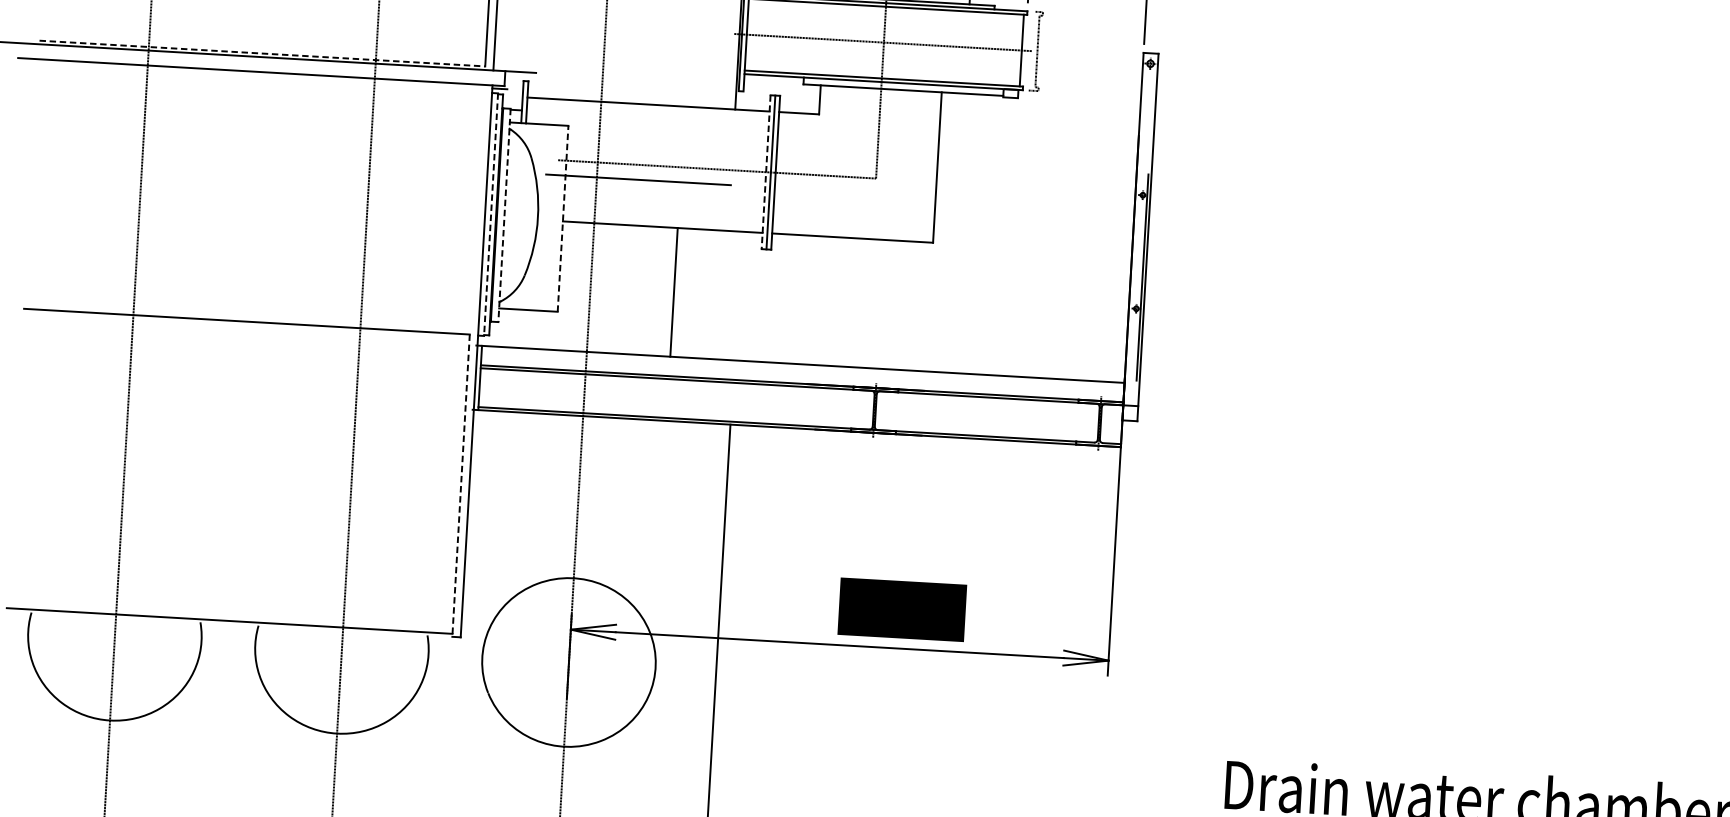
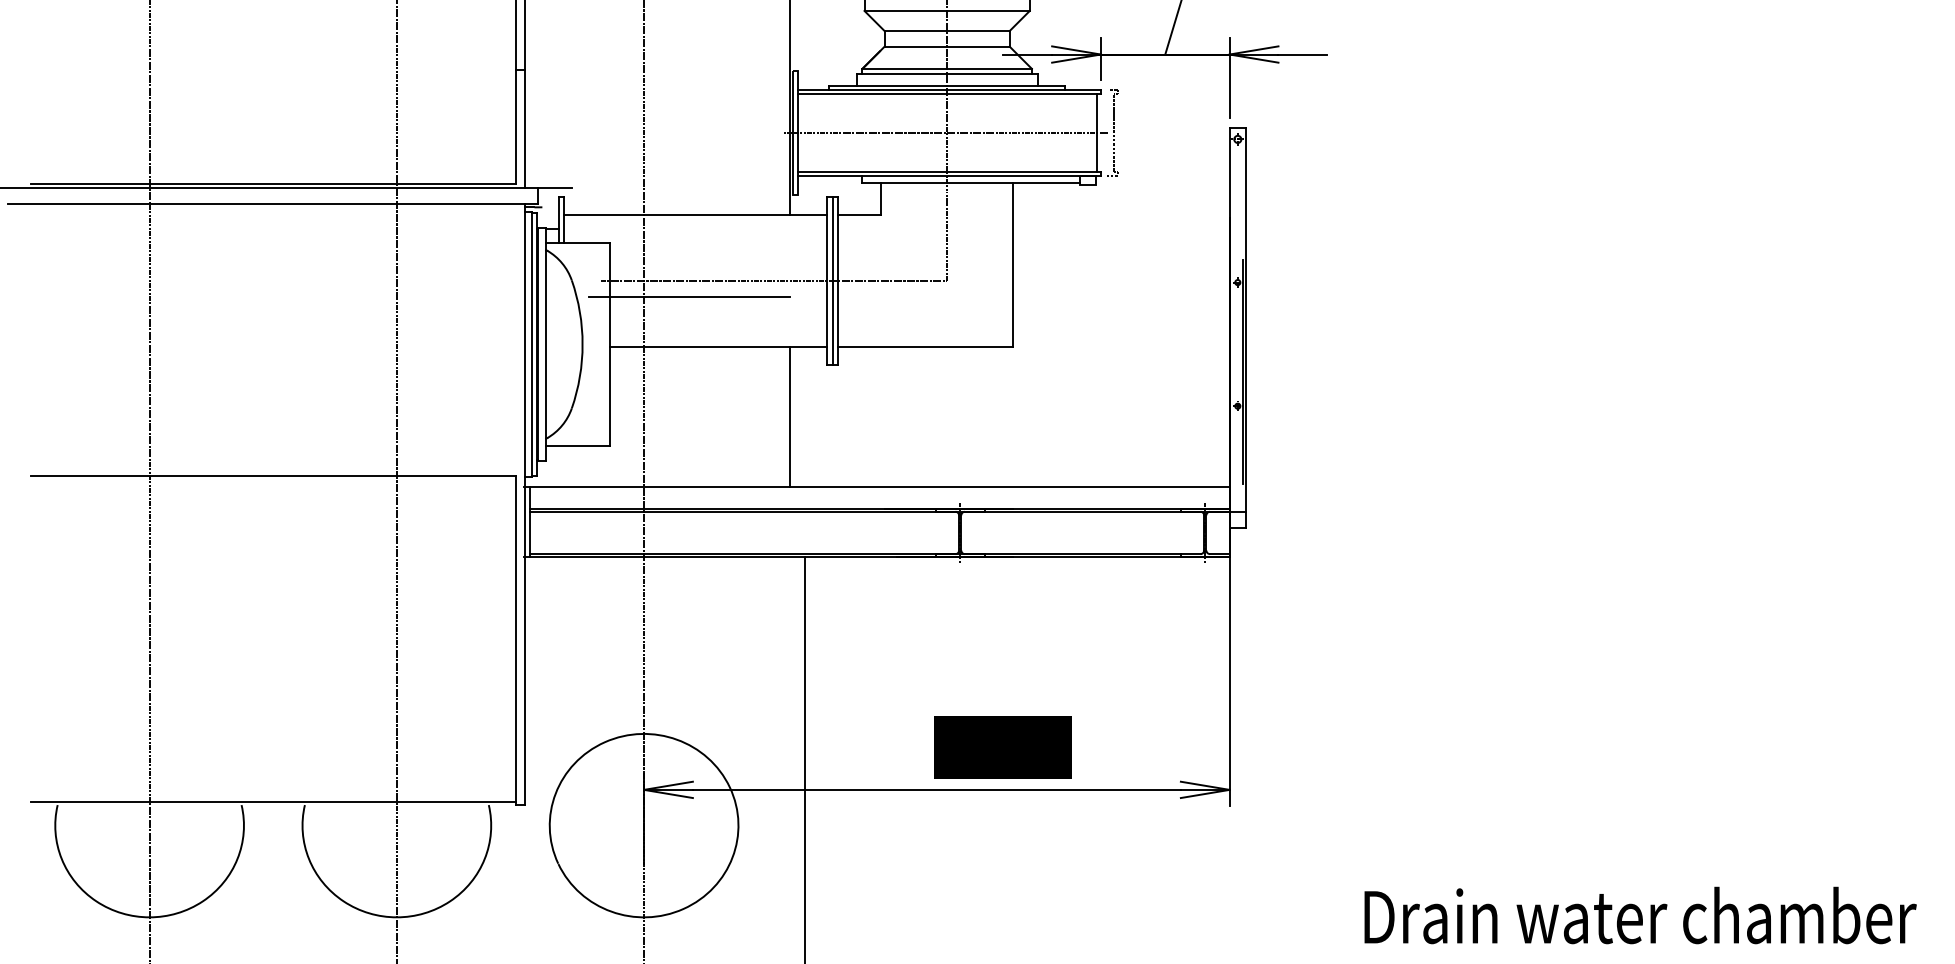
line: (262, 53) -> (273, 183), dashed -> solid
line: (766, 172) -> (827, 281), dashed -> solid
line: (491, 214) -> (531, 344), dashed -> solid
line: (504, 215) -> (546, 344), dashed -> solid
line: (562, 217) -> (609, 343), dashed -> solid
line: (673, 292) -> (789, 417), moved
line: (460, 485) -> (515, 640), dashed -> solid

